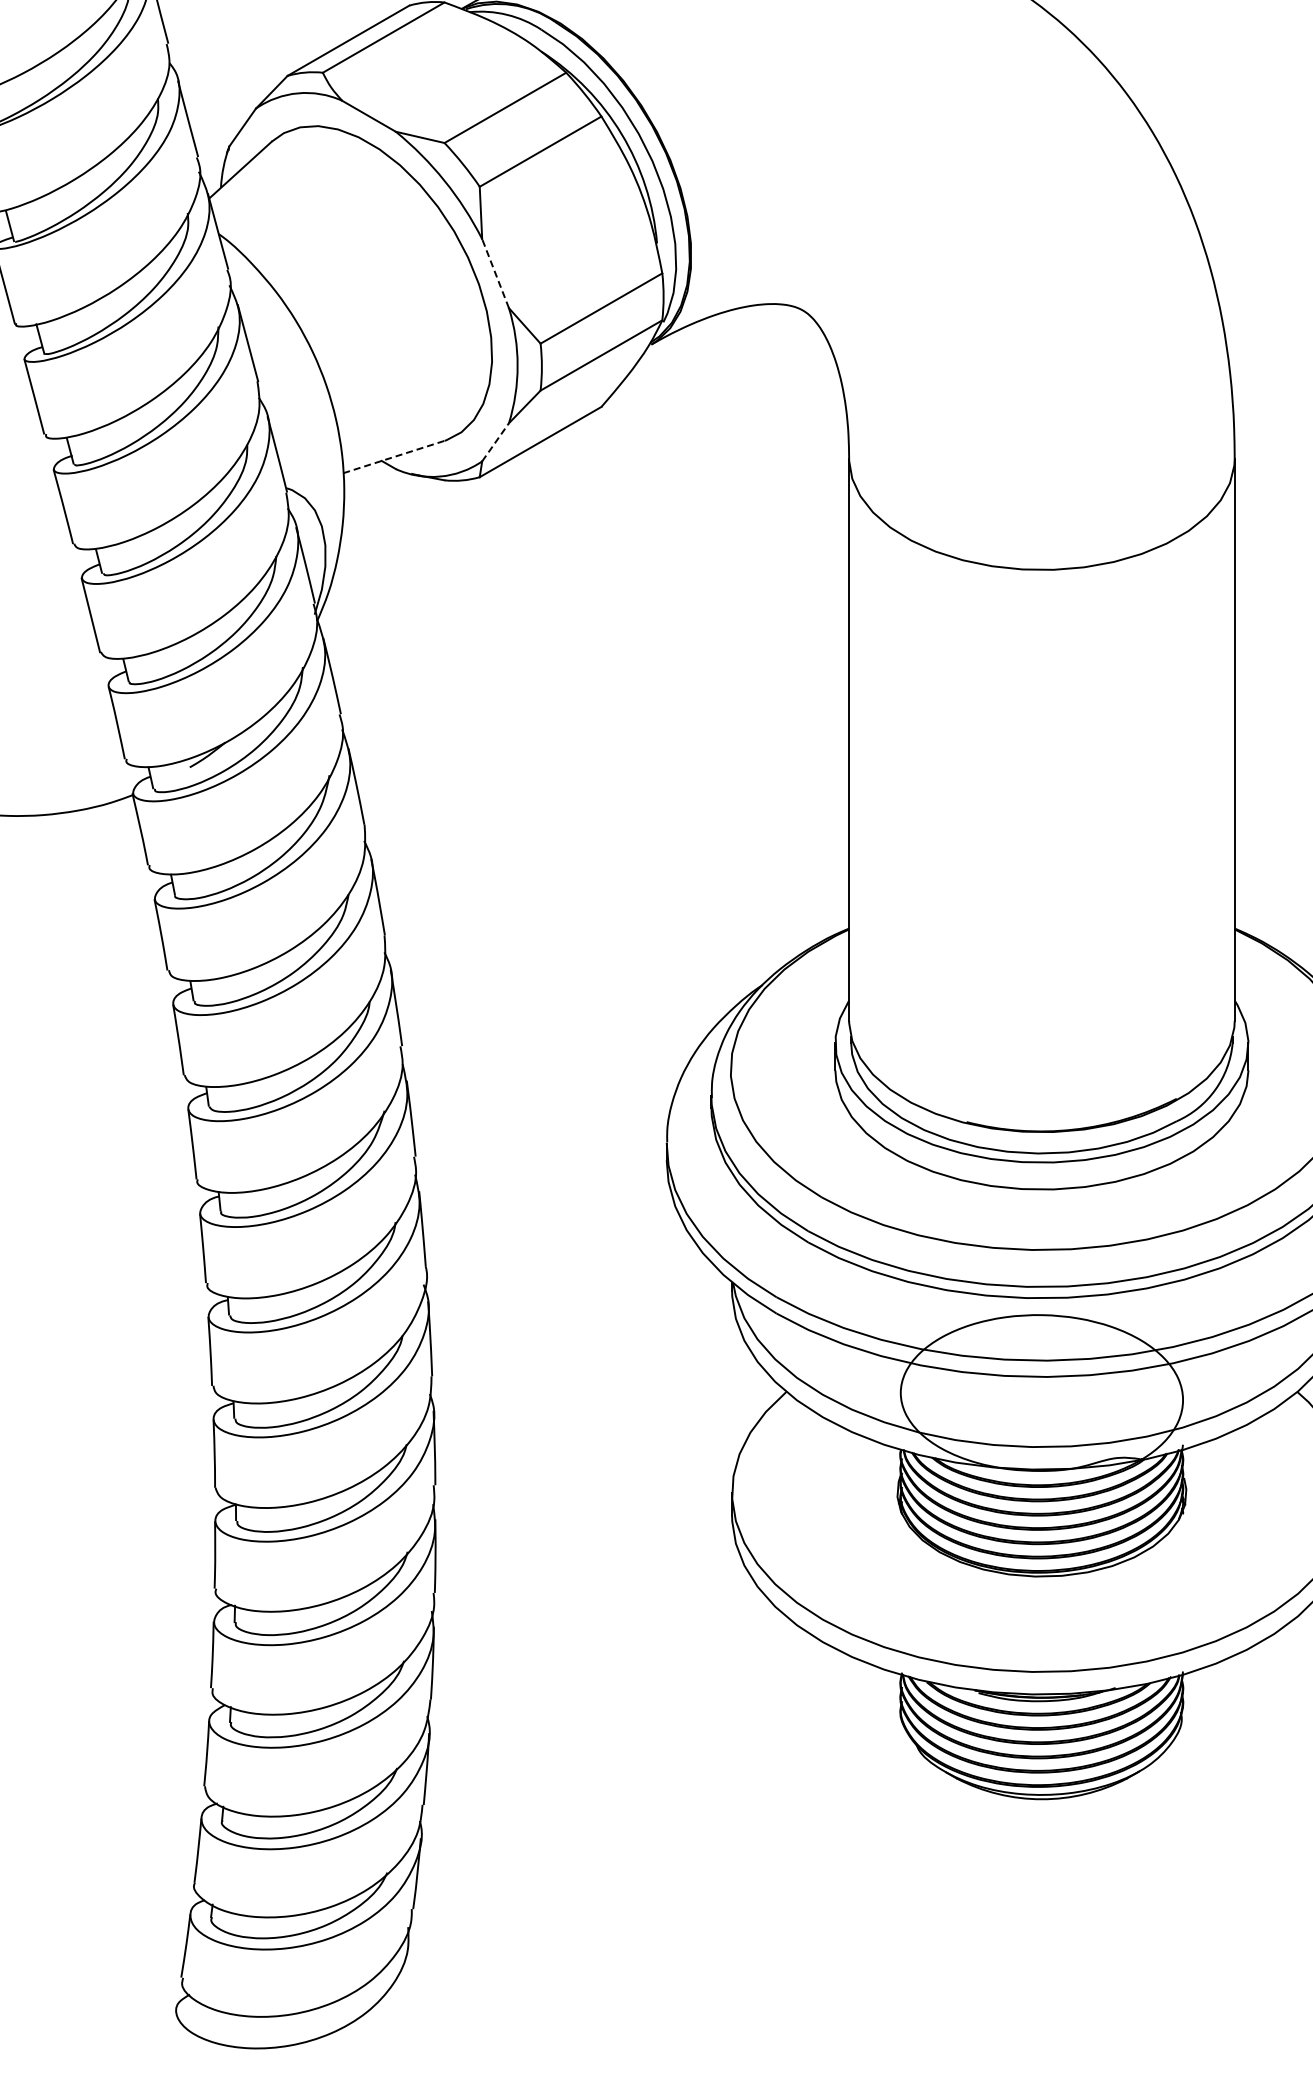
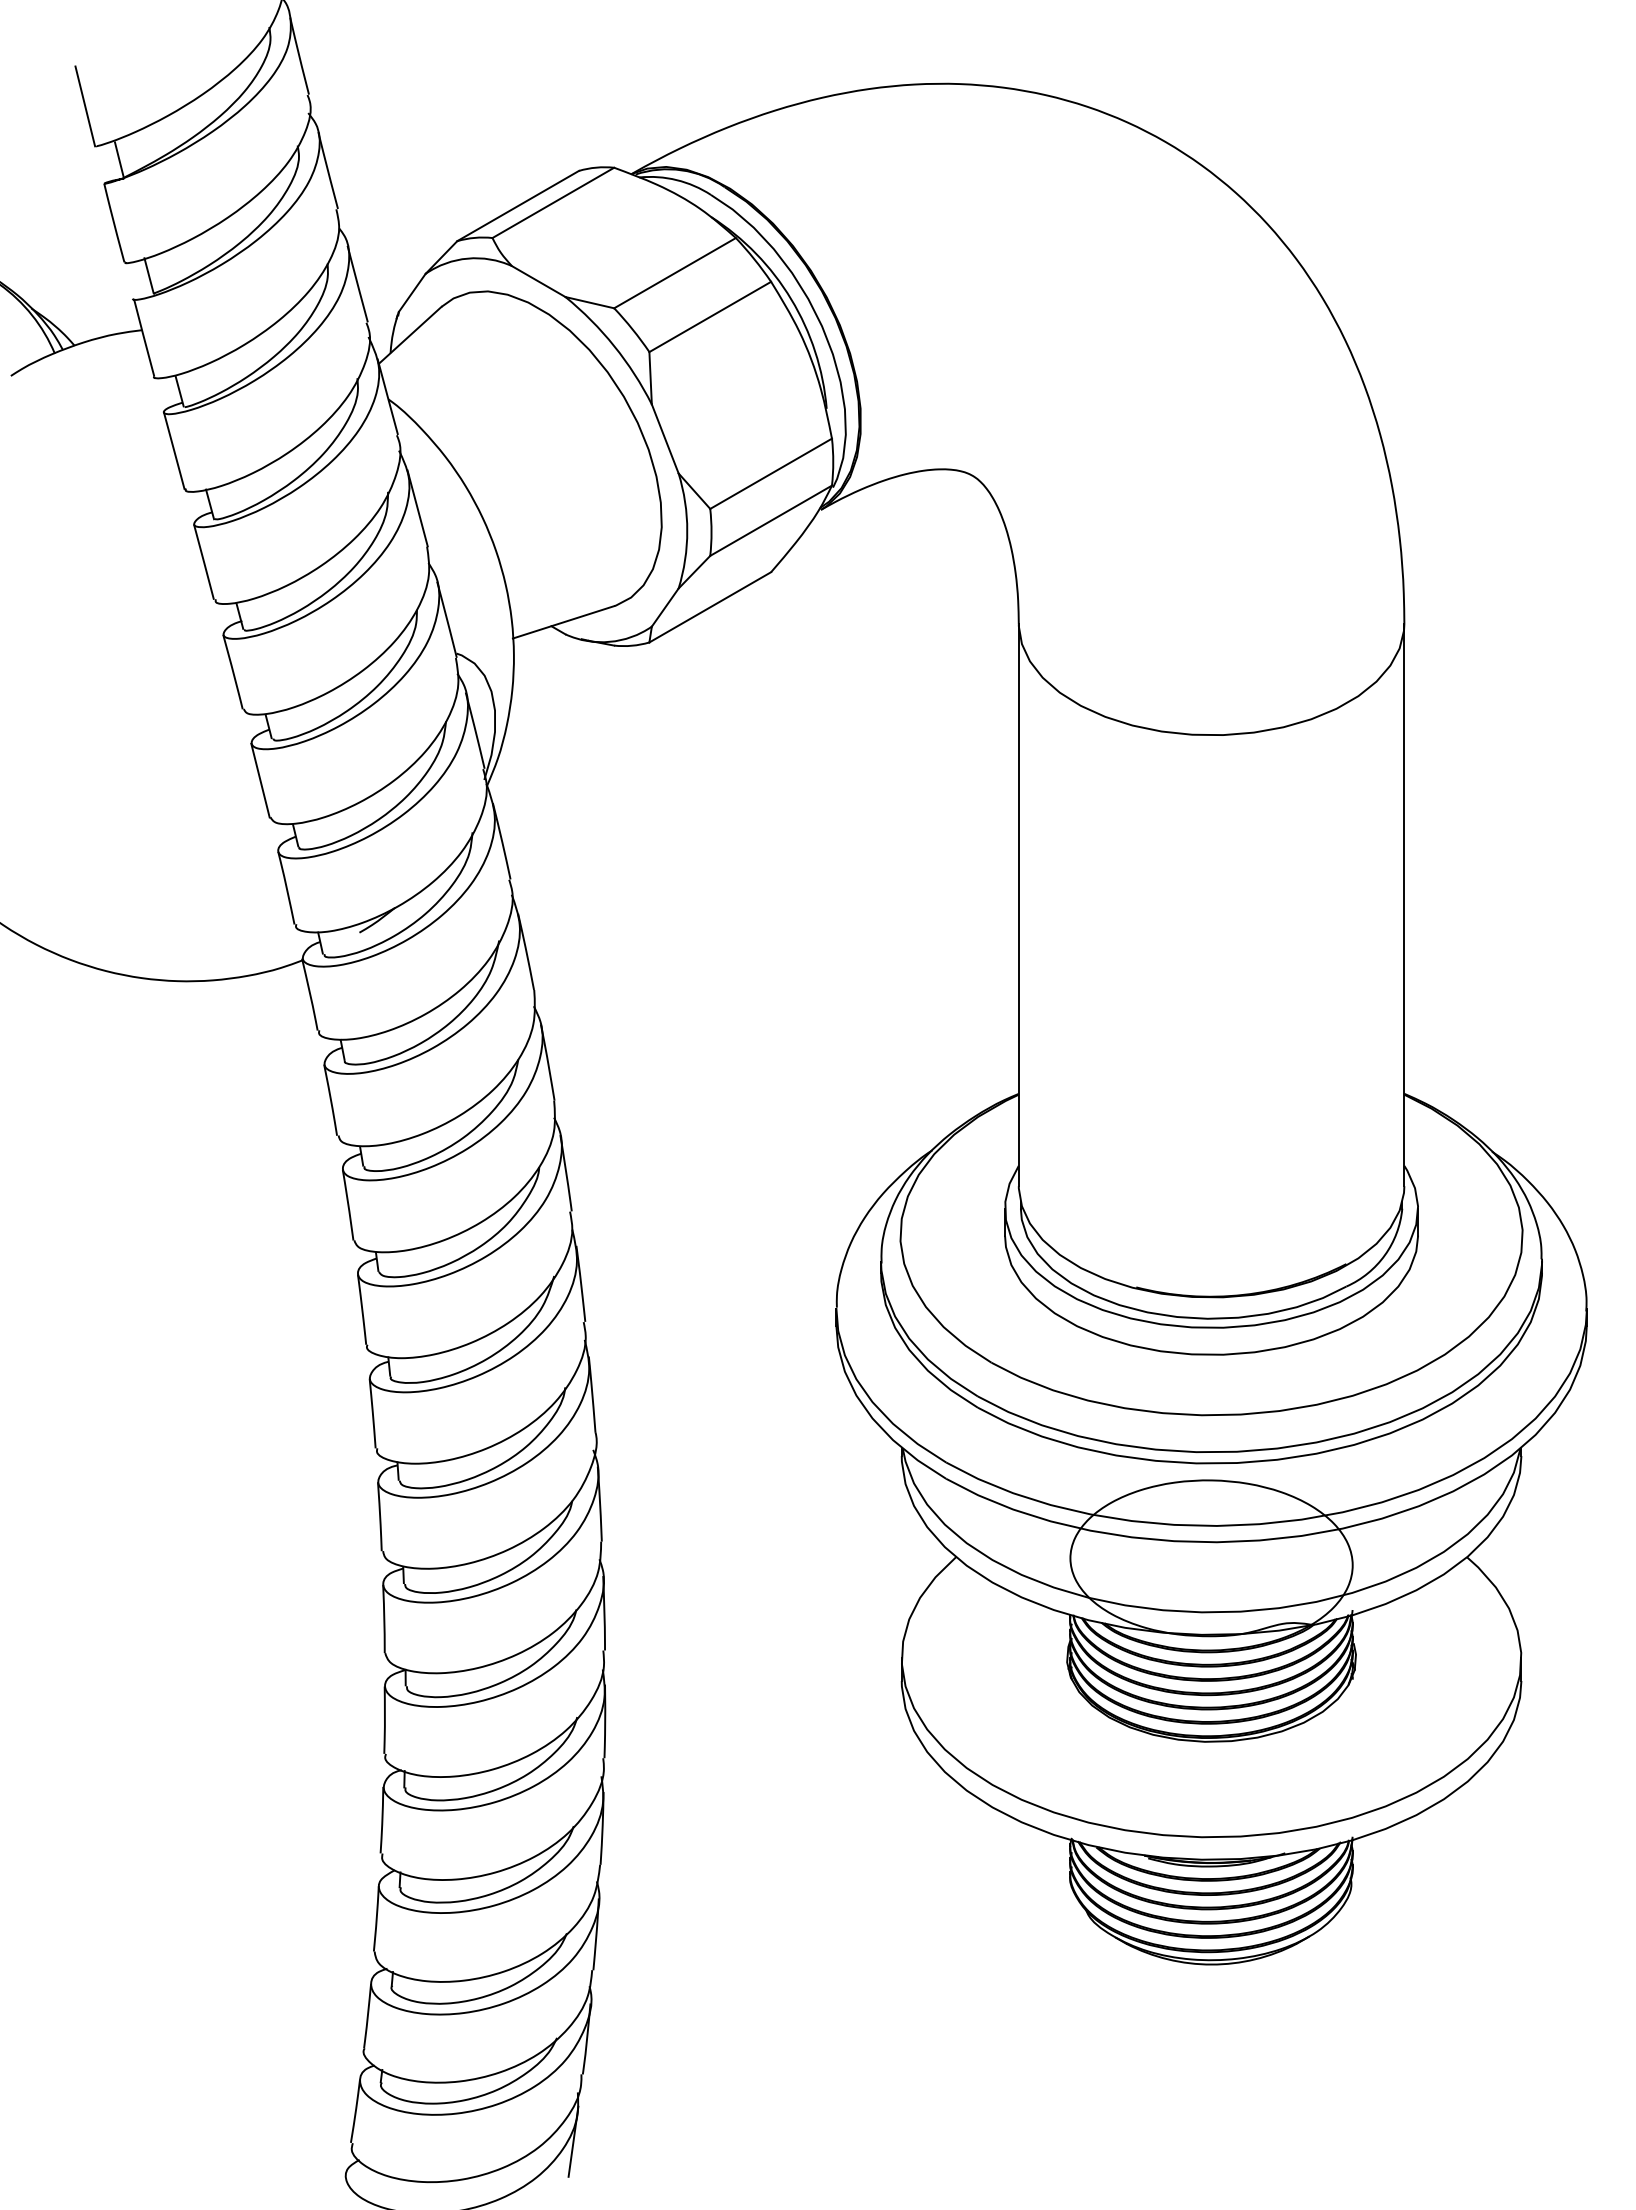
line: (495, 273) -> (665, 438), dashed -> solid
line: (495, 442) -> (665, 607), dashed -> solid
line: (394, 457) -> (564, 622), dashed -> solid
line: (403, 1976) -> (573, 2141), added

